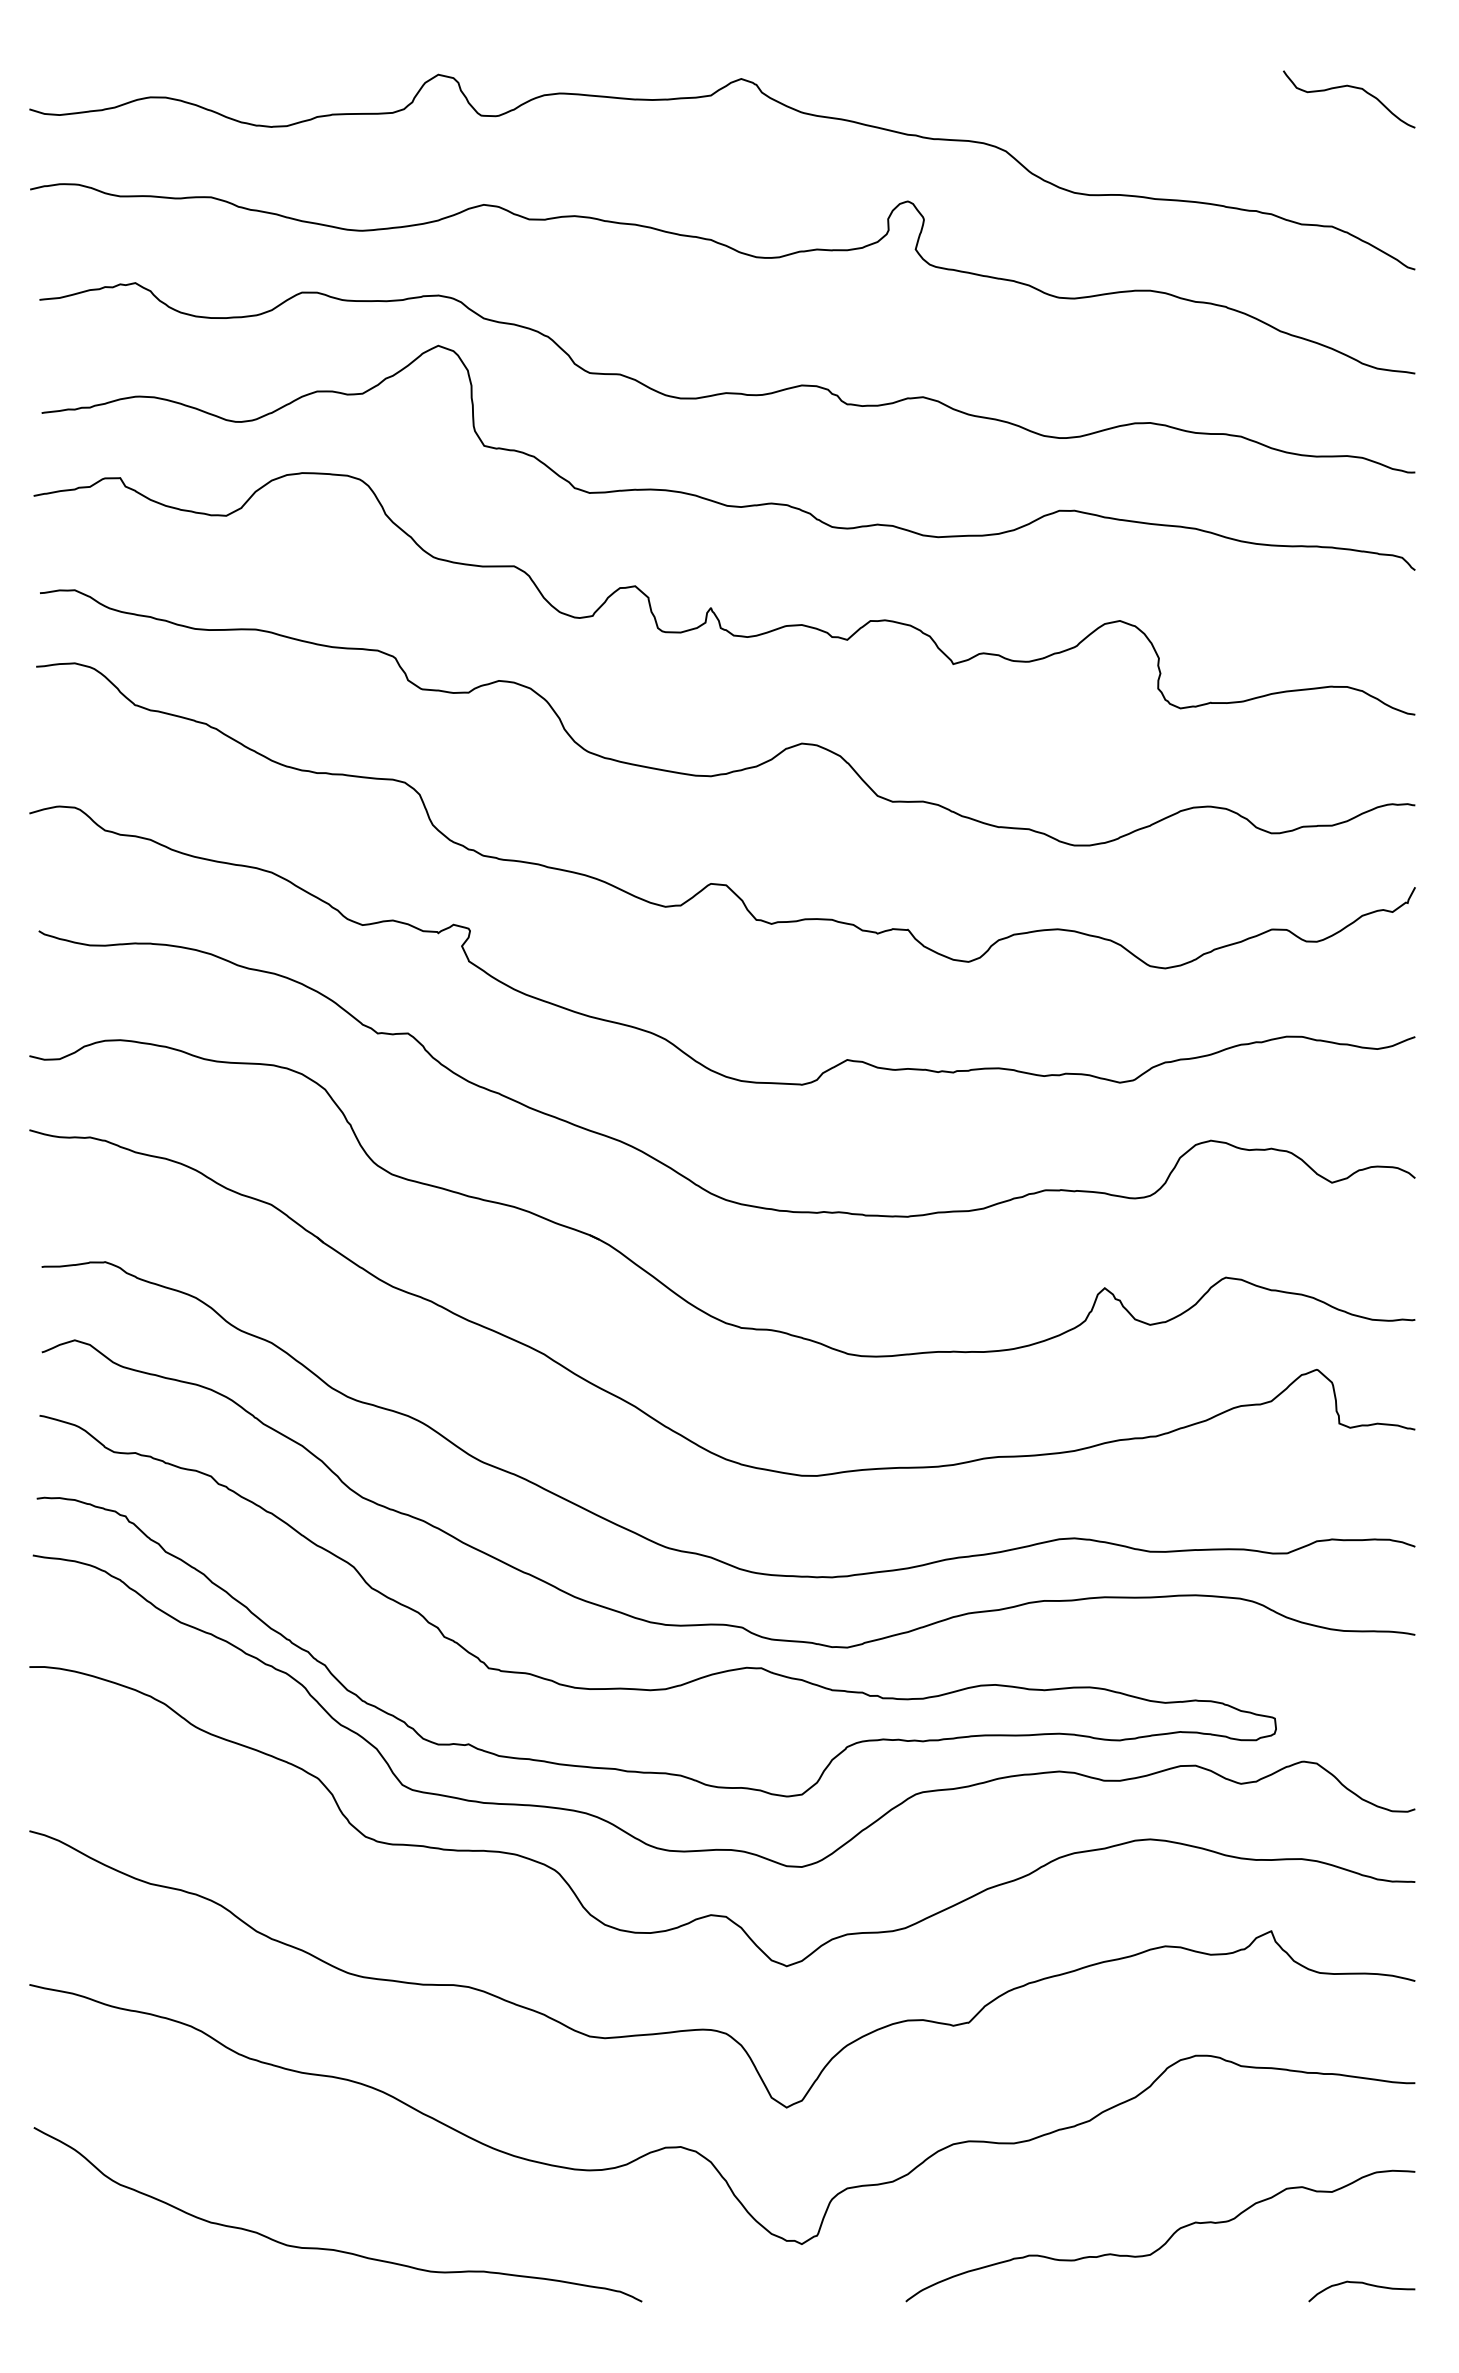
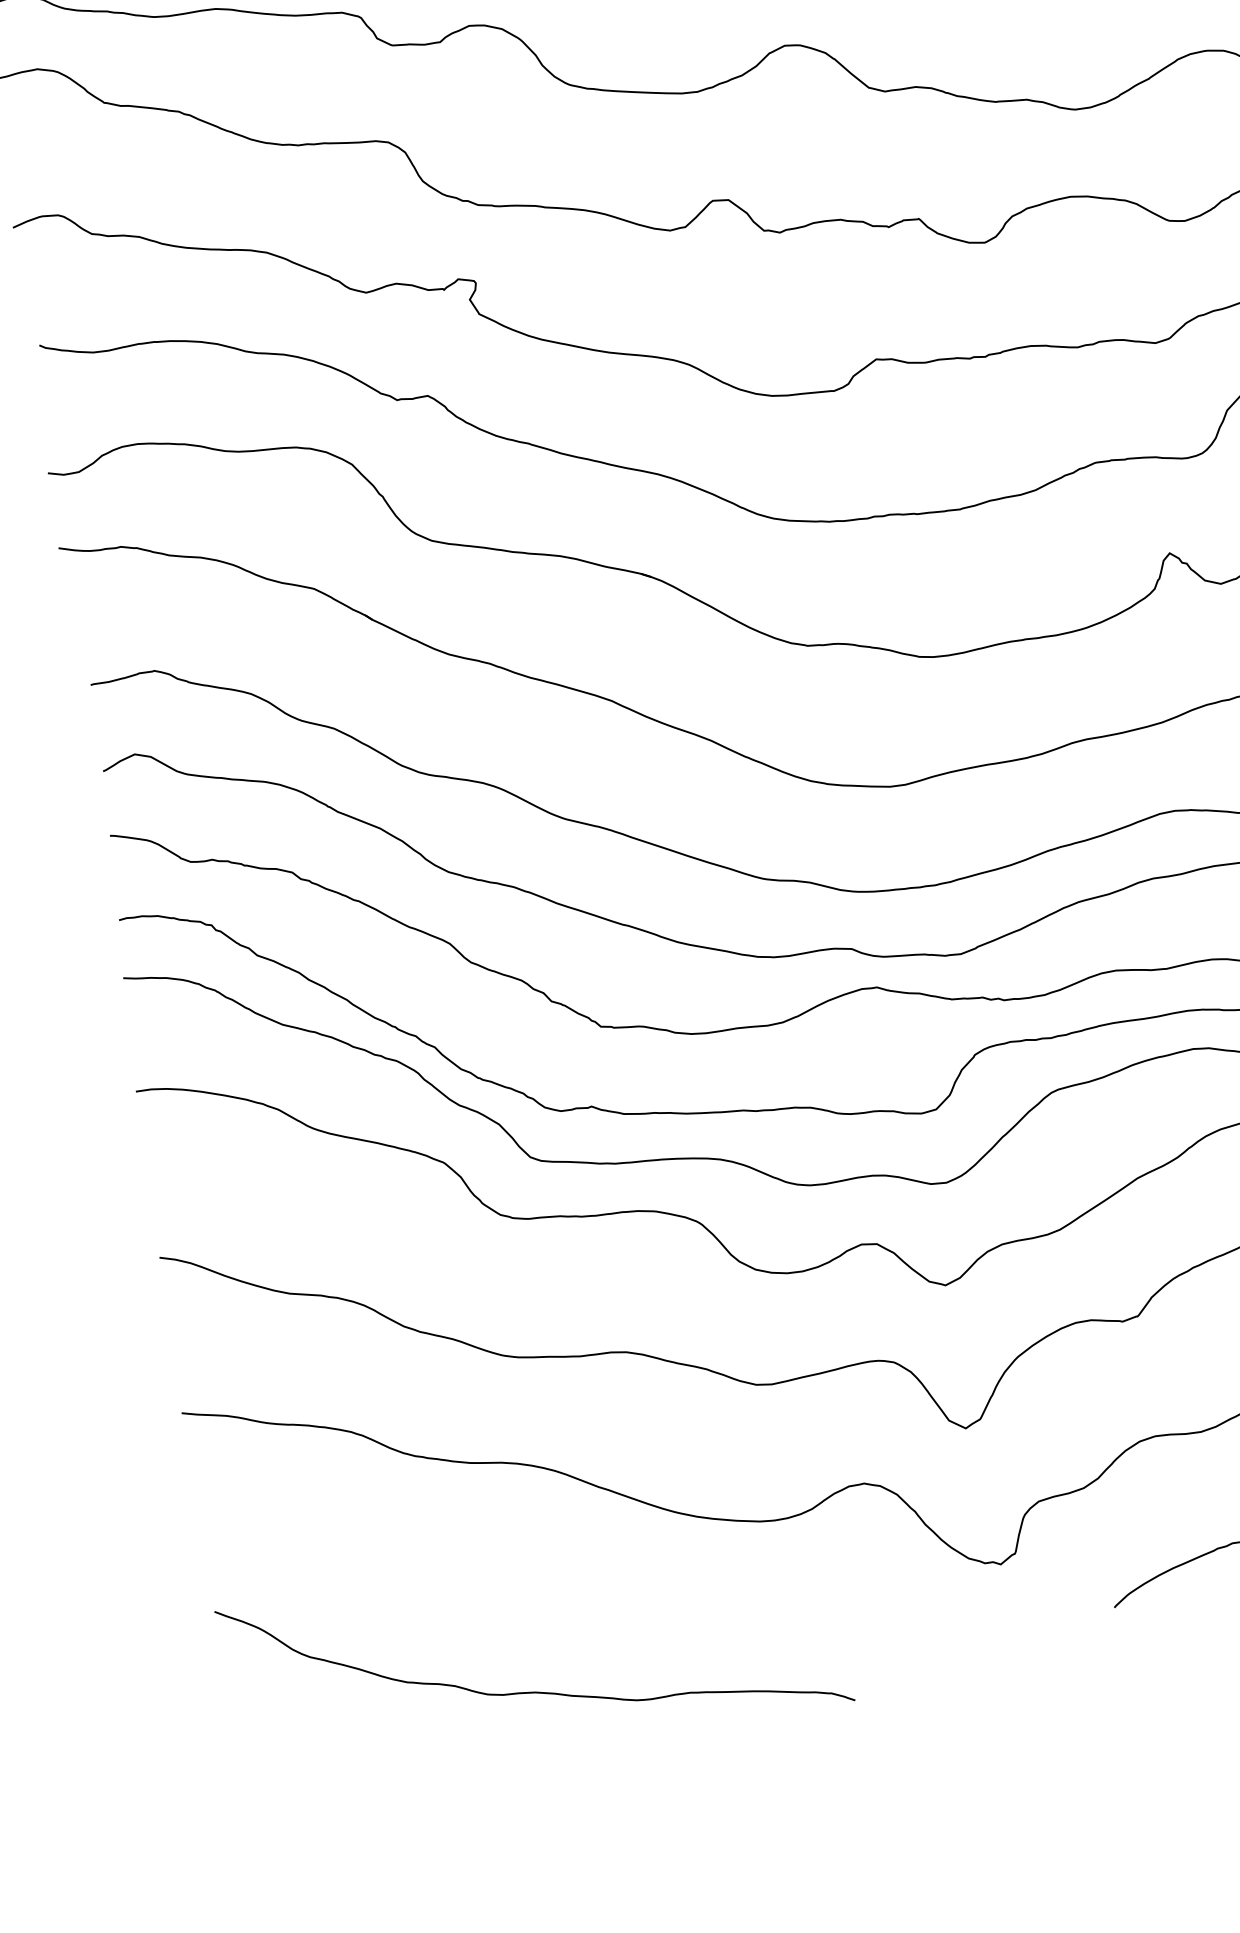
curve: (331, 2248) -> (533, 1691), moved

